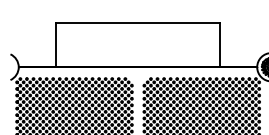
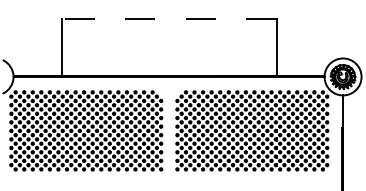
line: (137, 23) -> (168, 19), solid -> dashed

